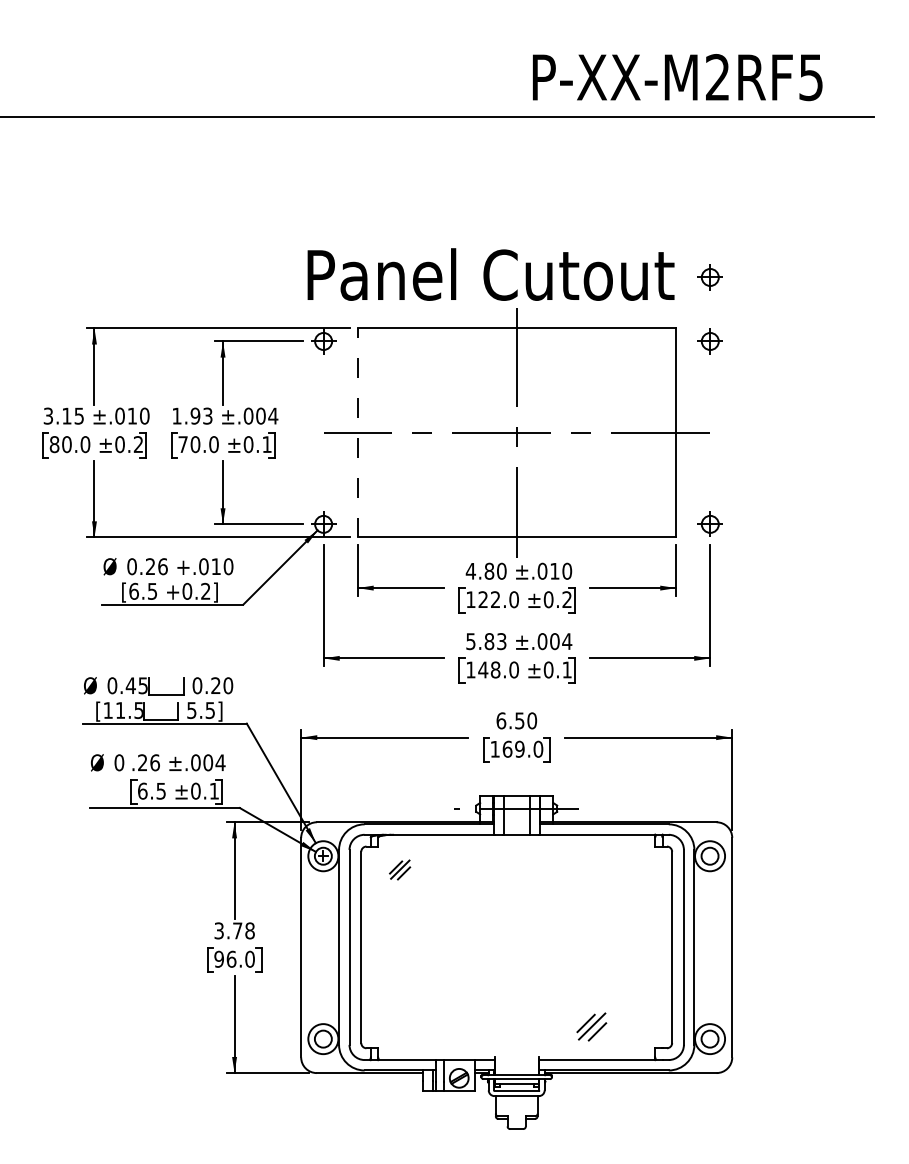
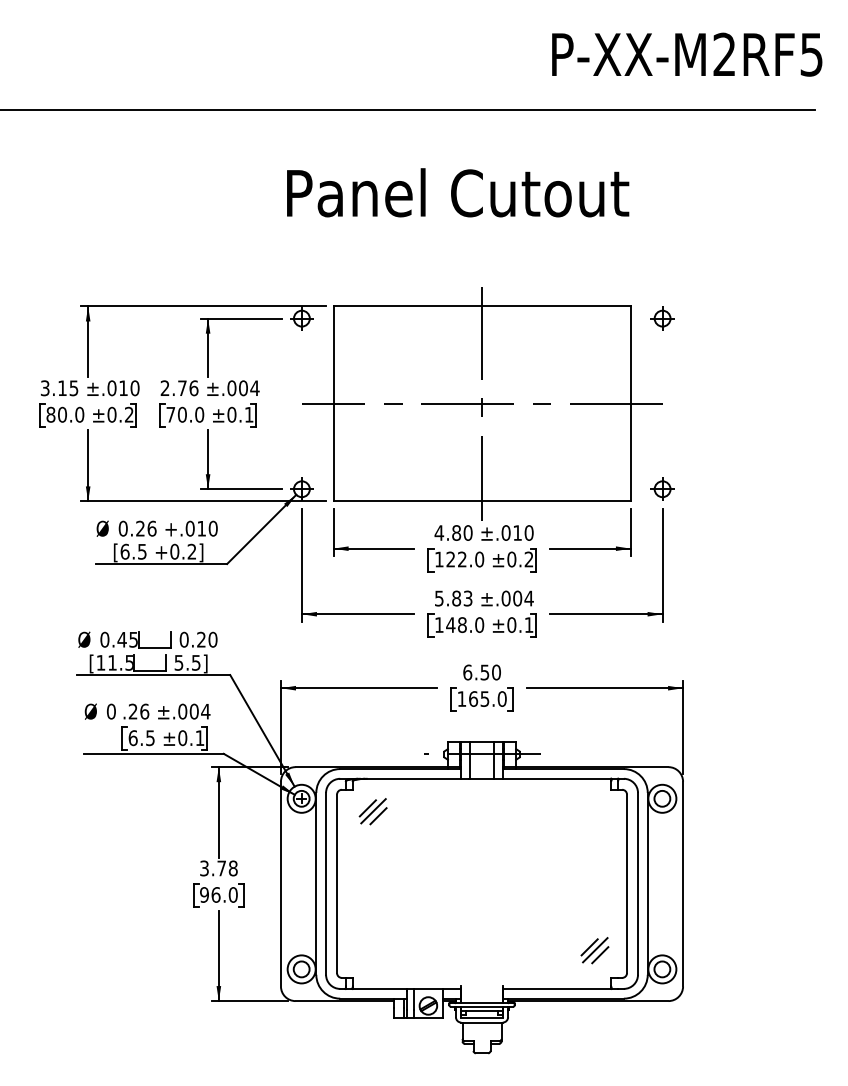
text: (677, 77) -> (687, 54), moved
text: (490, 274) -> (457, 192), moved
part: (709, 277) -> (661, 258), removed
text: (192, 415) -> (179, 387), 1.93 -> 2.76
line: (357, 432) -> (333, 403), dashed -> solid
text: (519, 748) -> (484, 698), 169.0 -> 165.0
part: (399, 869) -> (372, 811), size x1.43
part: (591, 1026) -> (594, 950), moved

